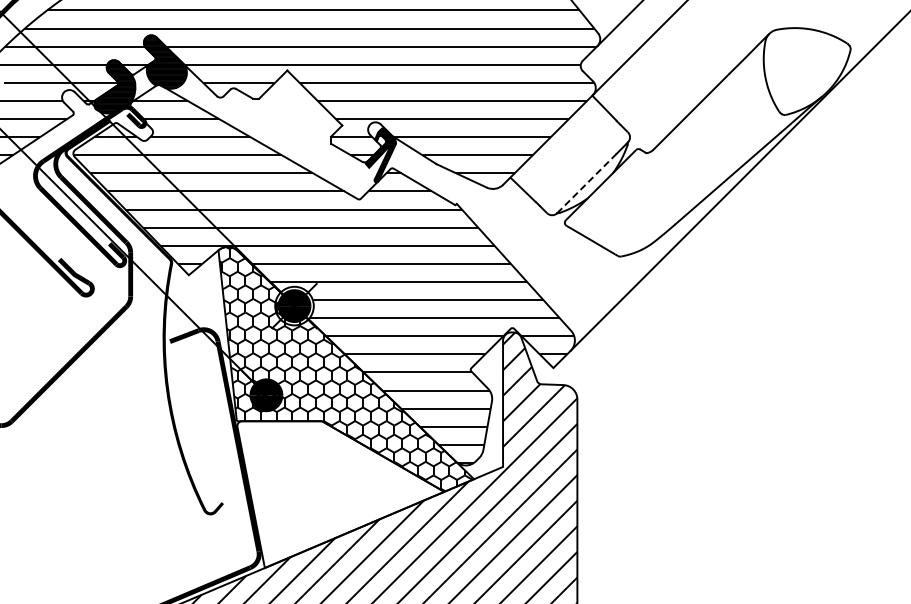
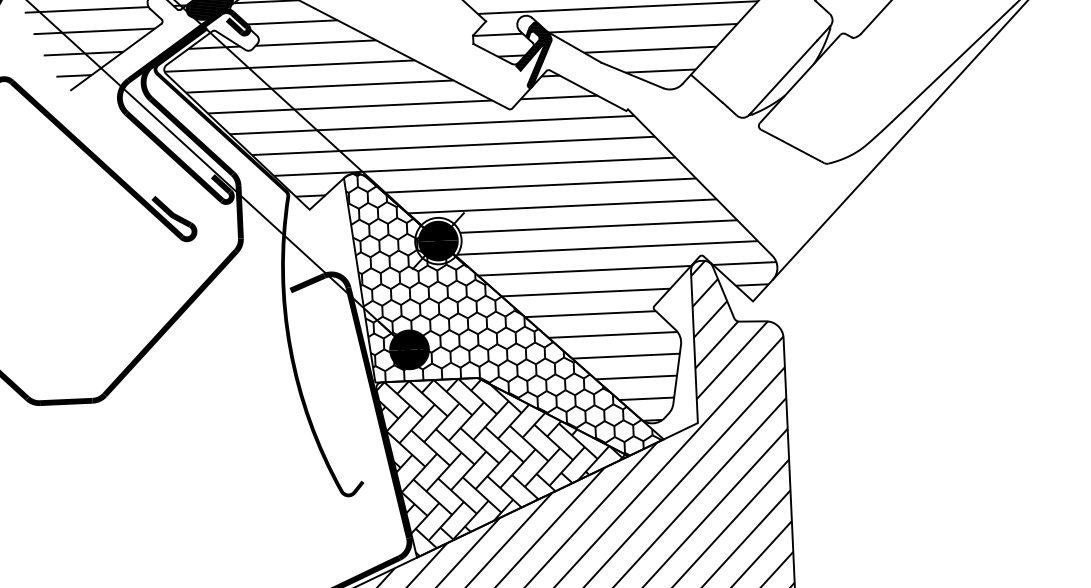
line: (587, 183) -> (783, 77), dashed -> solid
hatch: (339, 494) -> (502, 465), added

